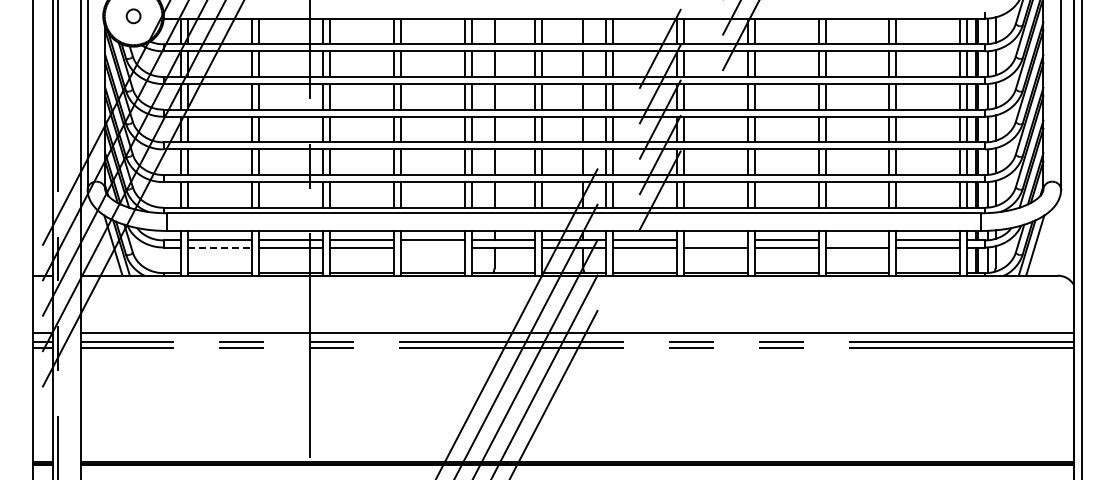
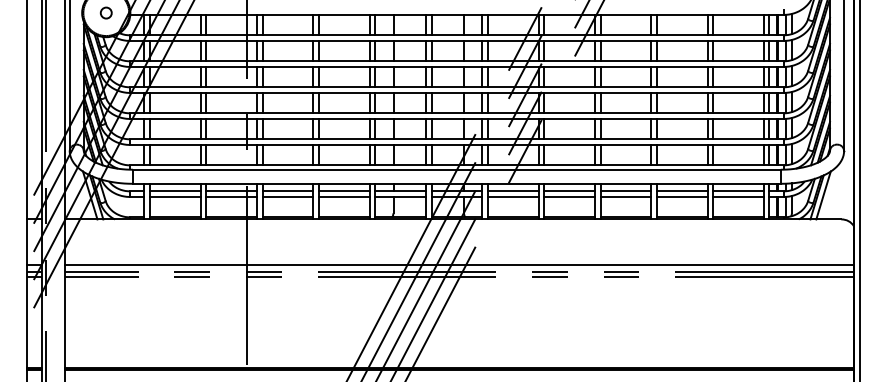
line: (715, 240) -> (569, 191), added
line: (857, 240) -> (682, 191), added
line: (220, 247) -> (175, 196), dashed -> solid
line: (432, 247) -> (344, 196), added

